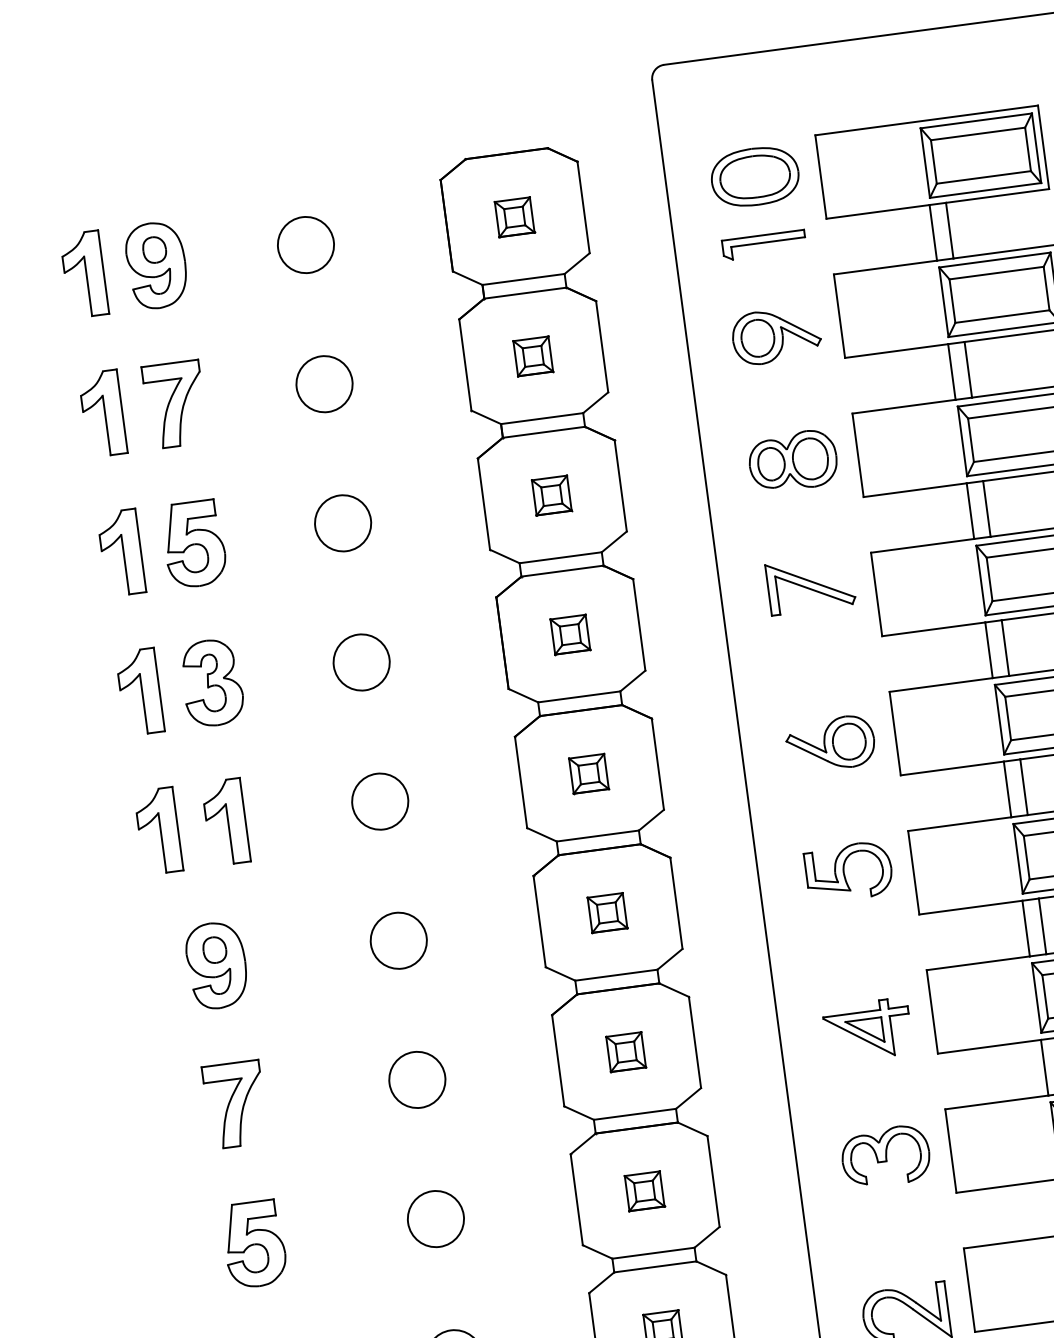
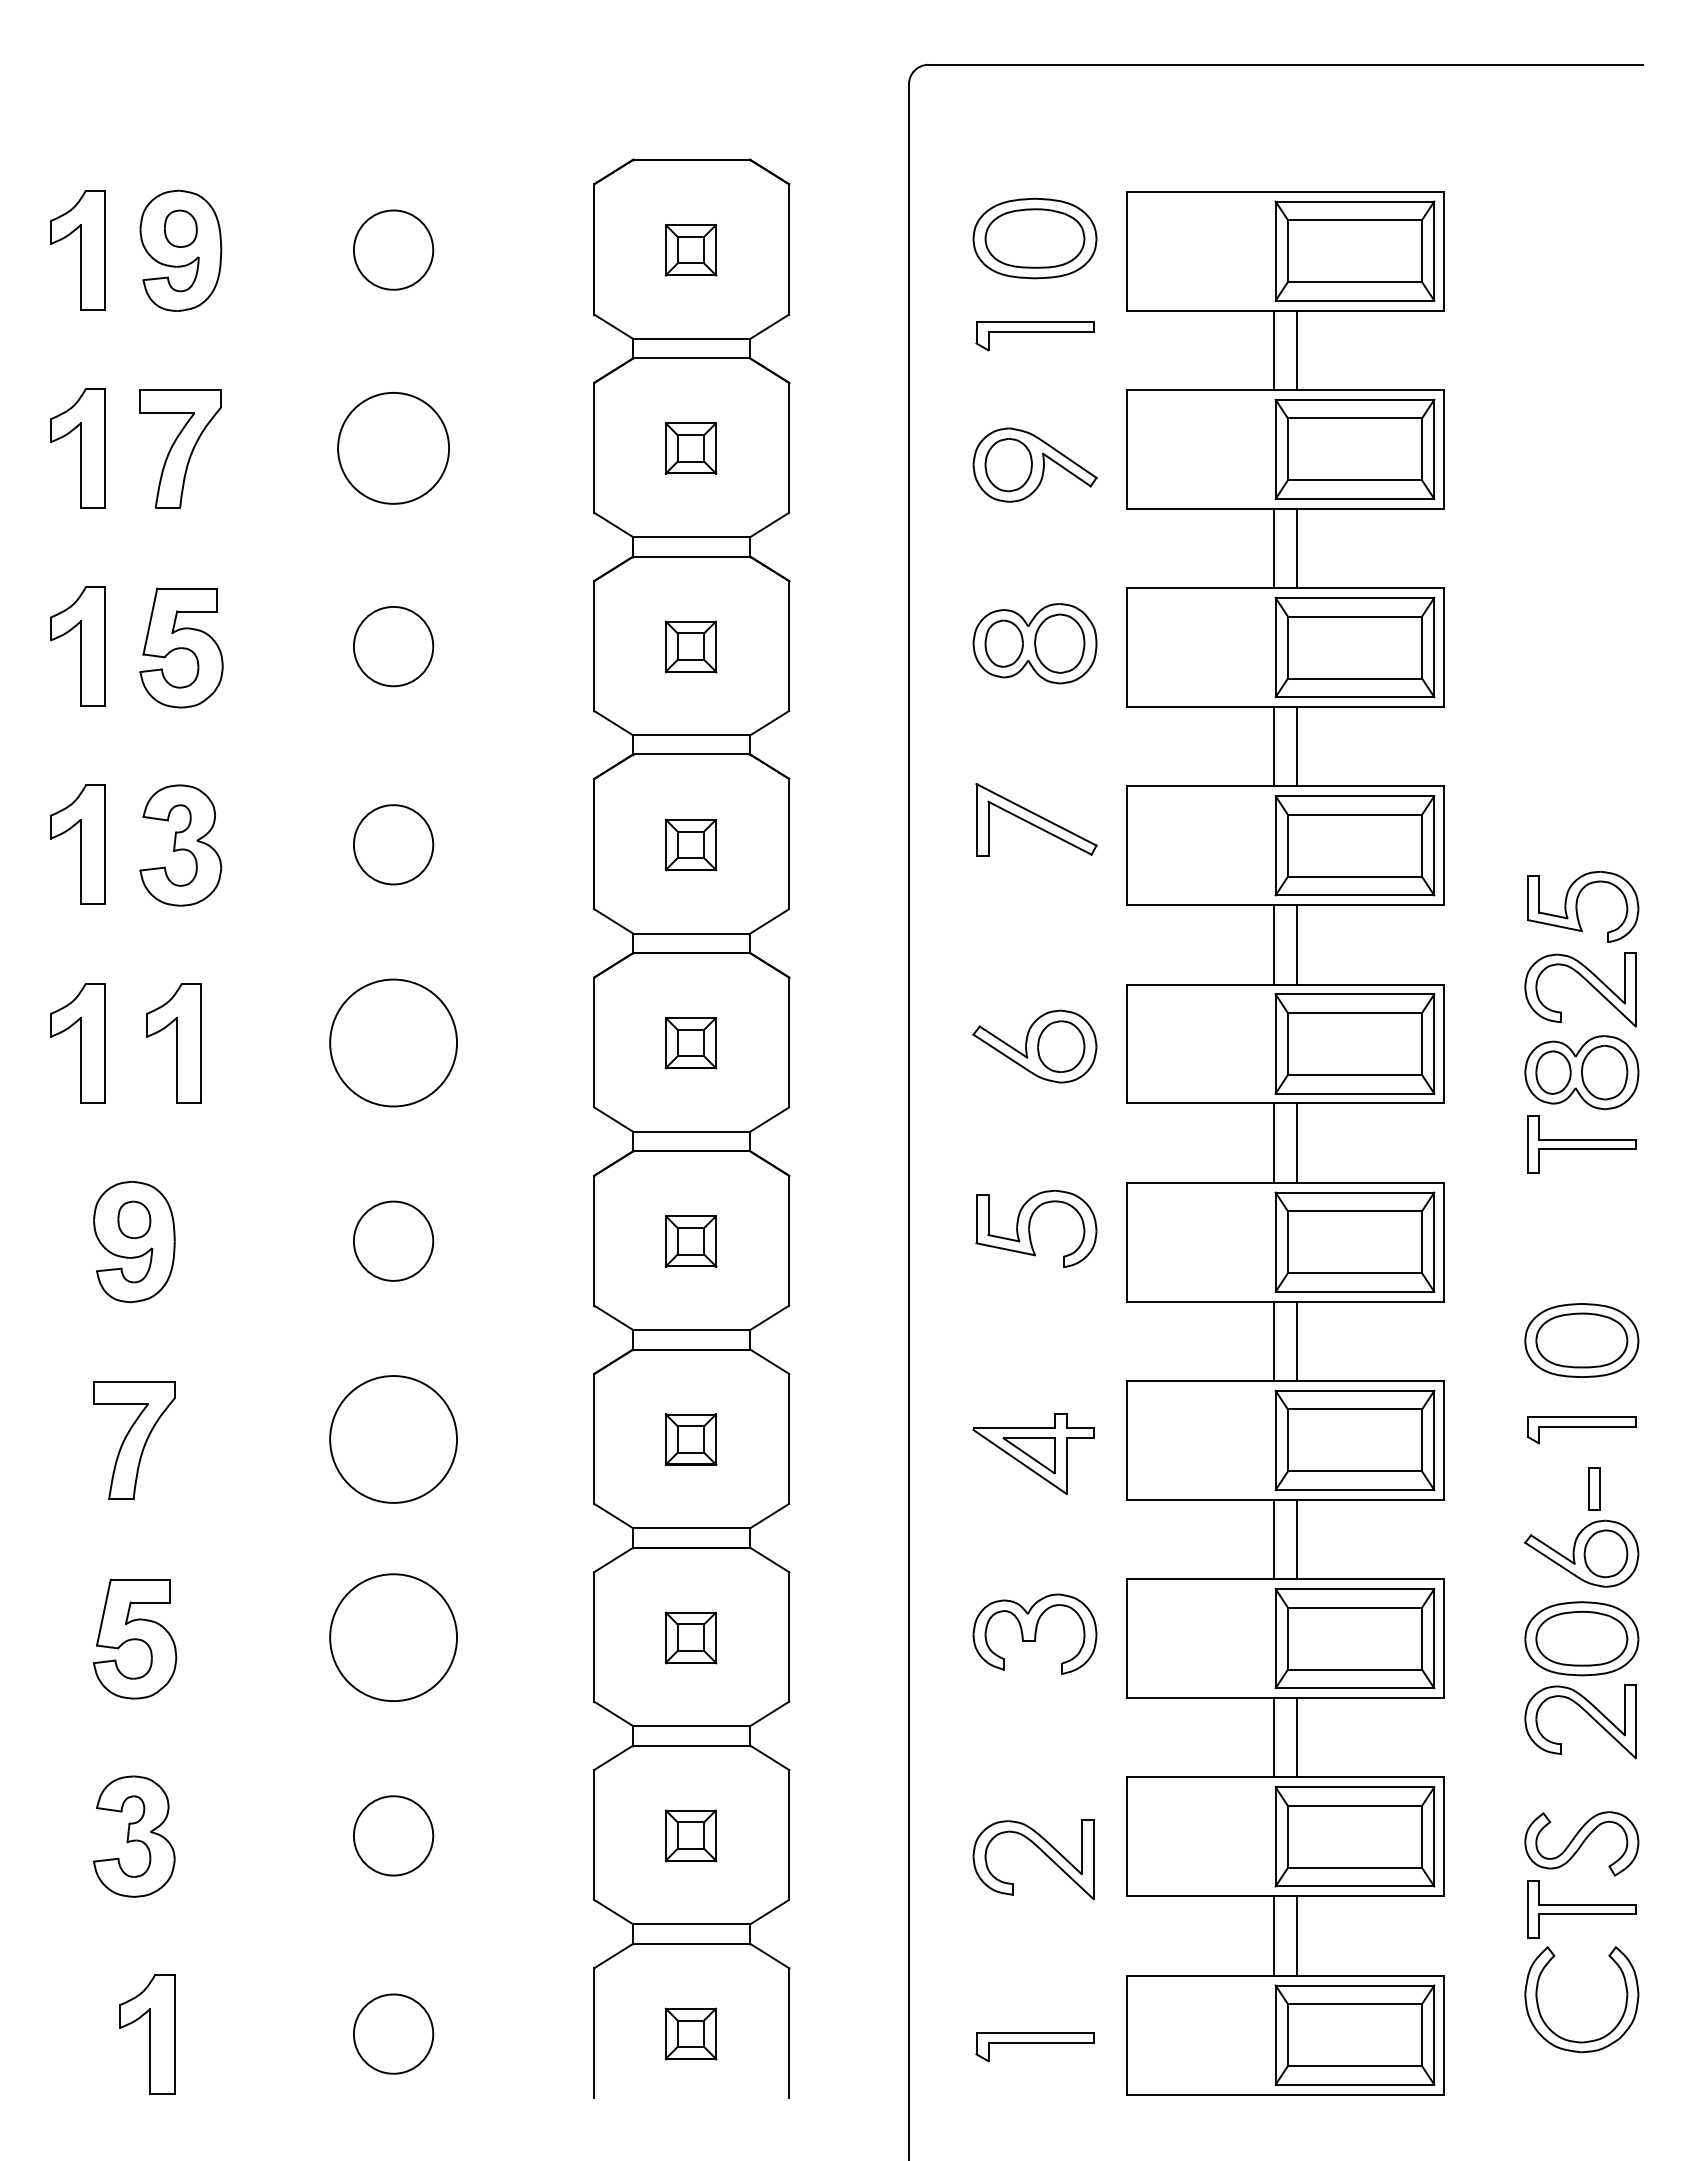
circle: (324, 384) -> (393, 448), size x1.4
circle: (380, 801) -> (393, 1042), size x1.6
circle: (417, 1079) -> (393, 1439), size x1.6
circle: (435, 1218) -> (393, 1637), size x1.6

